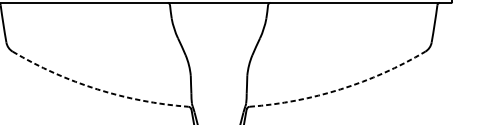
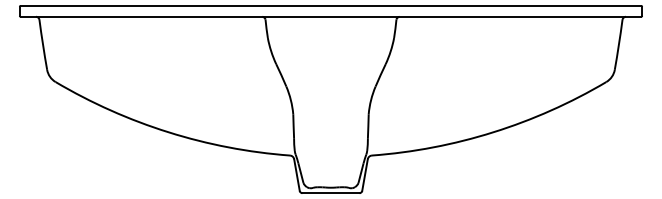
arc: (97, 89) -> (168, 132), dashed -> solid
arc: (340, 89) -> (493, 132), dashed -> solid

